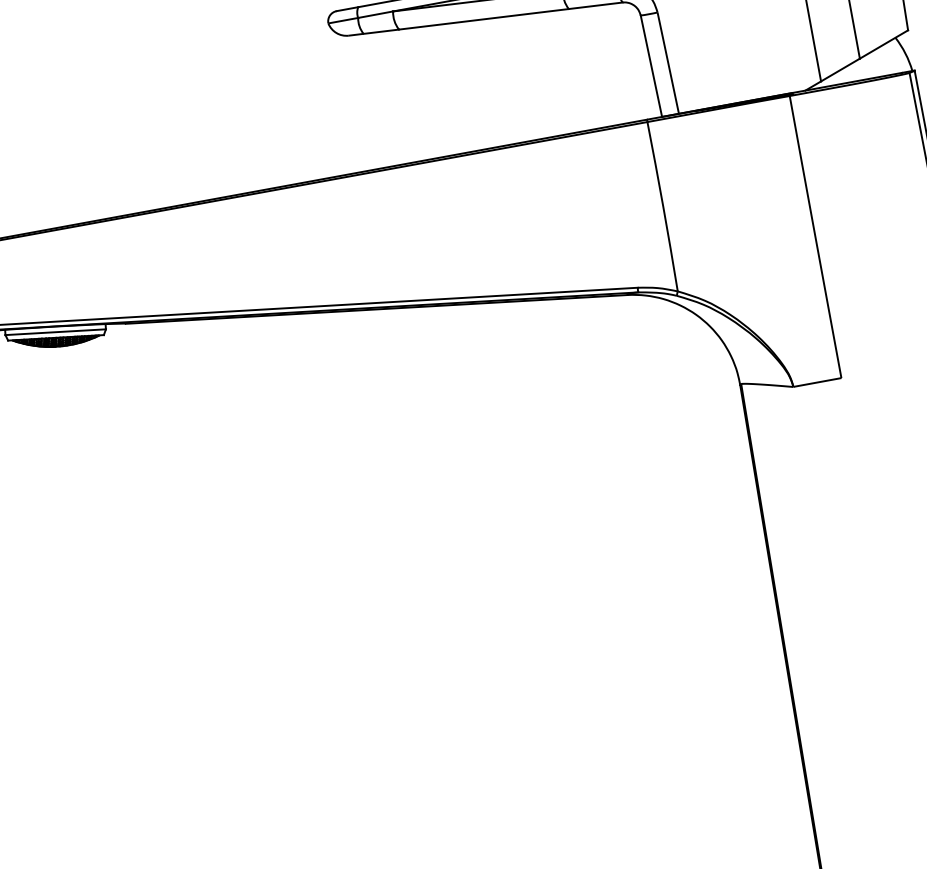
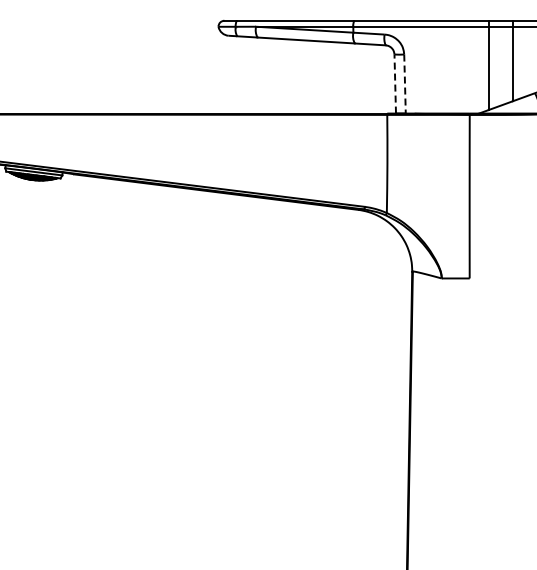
line: (668, 62) -> (405, 83), solid -> dashed
line: (652, 66) -> (395, 84), solid -> dashed

